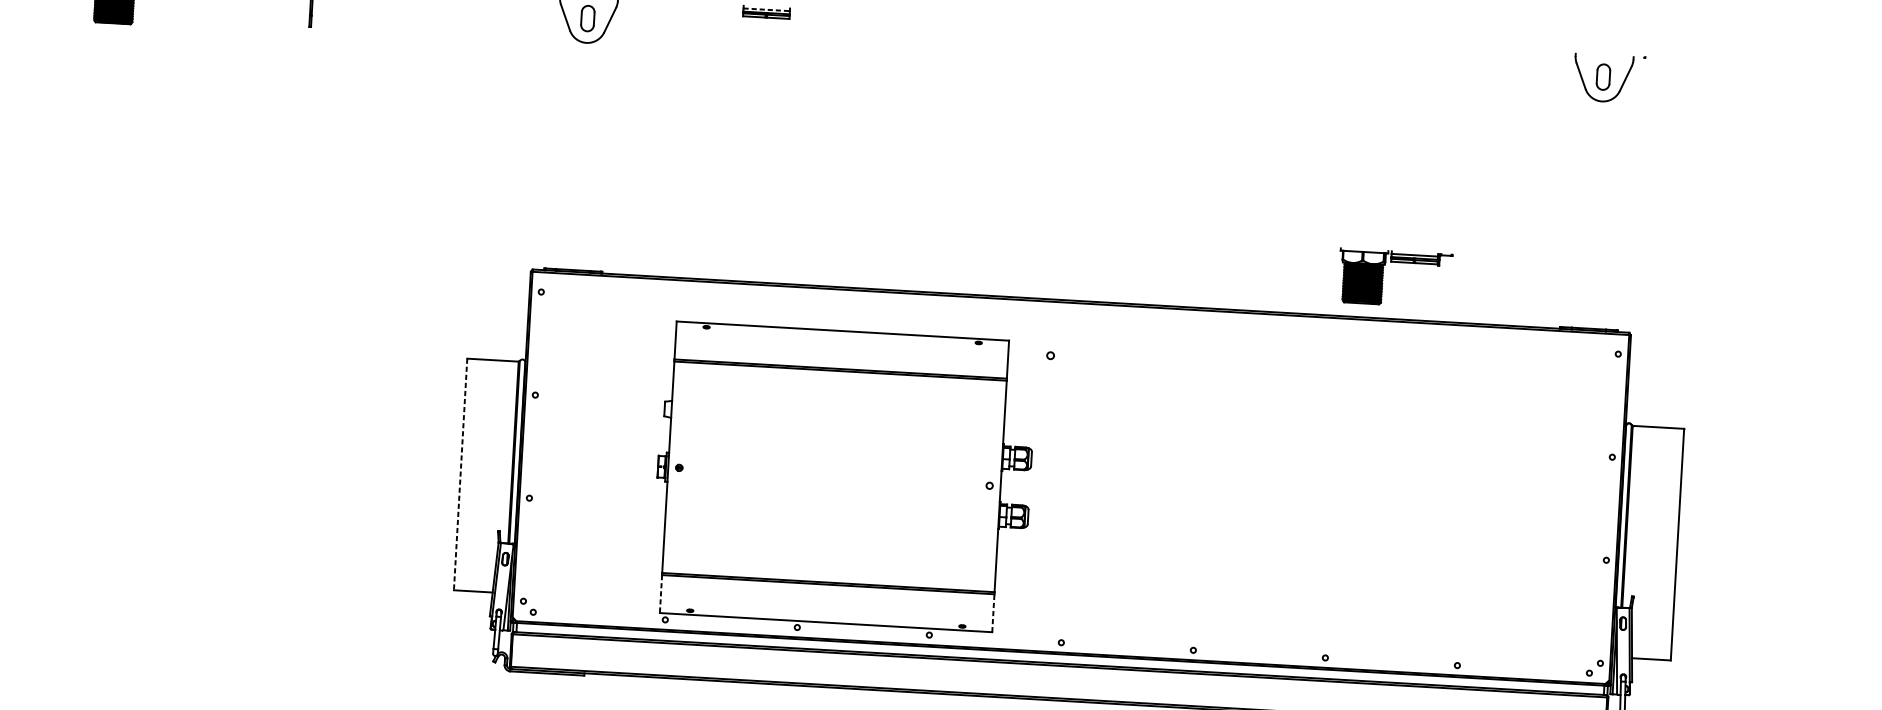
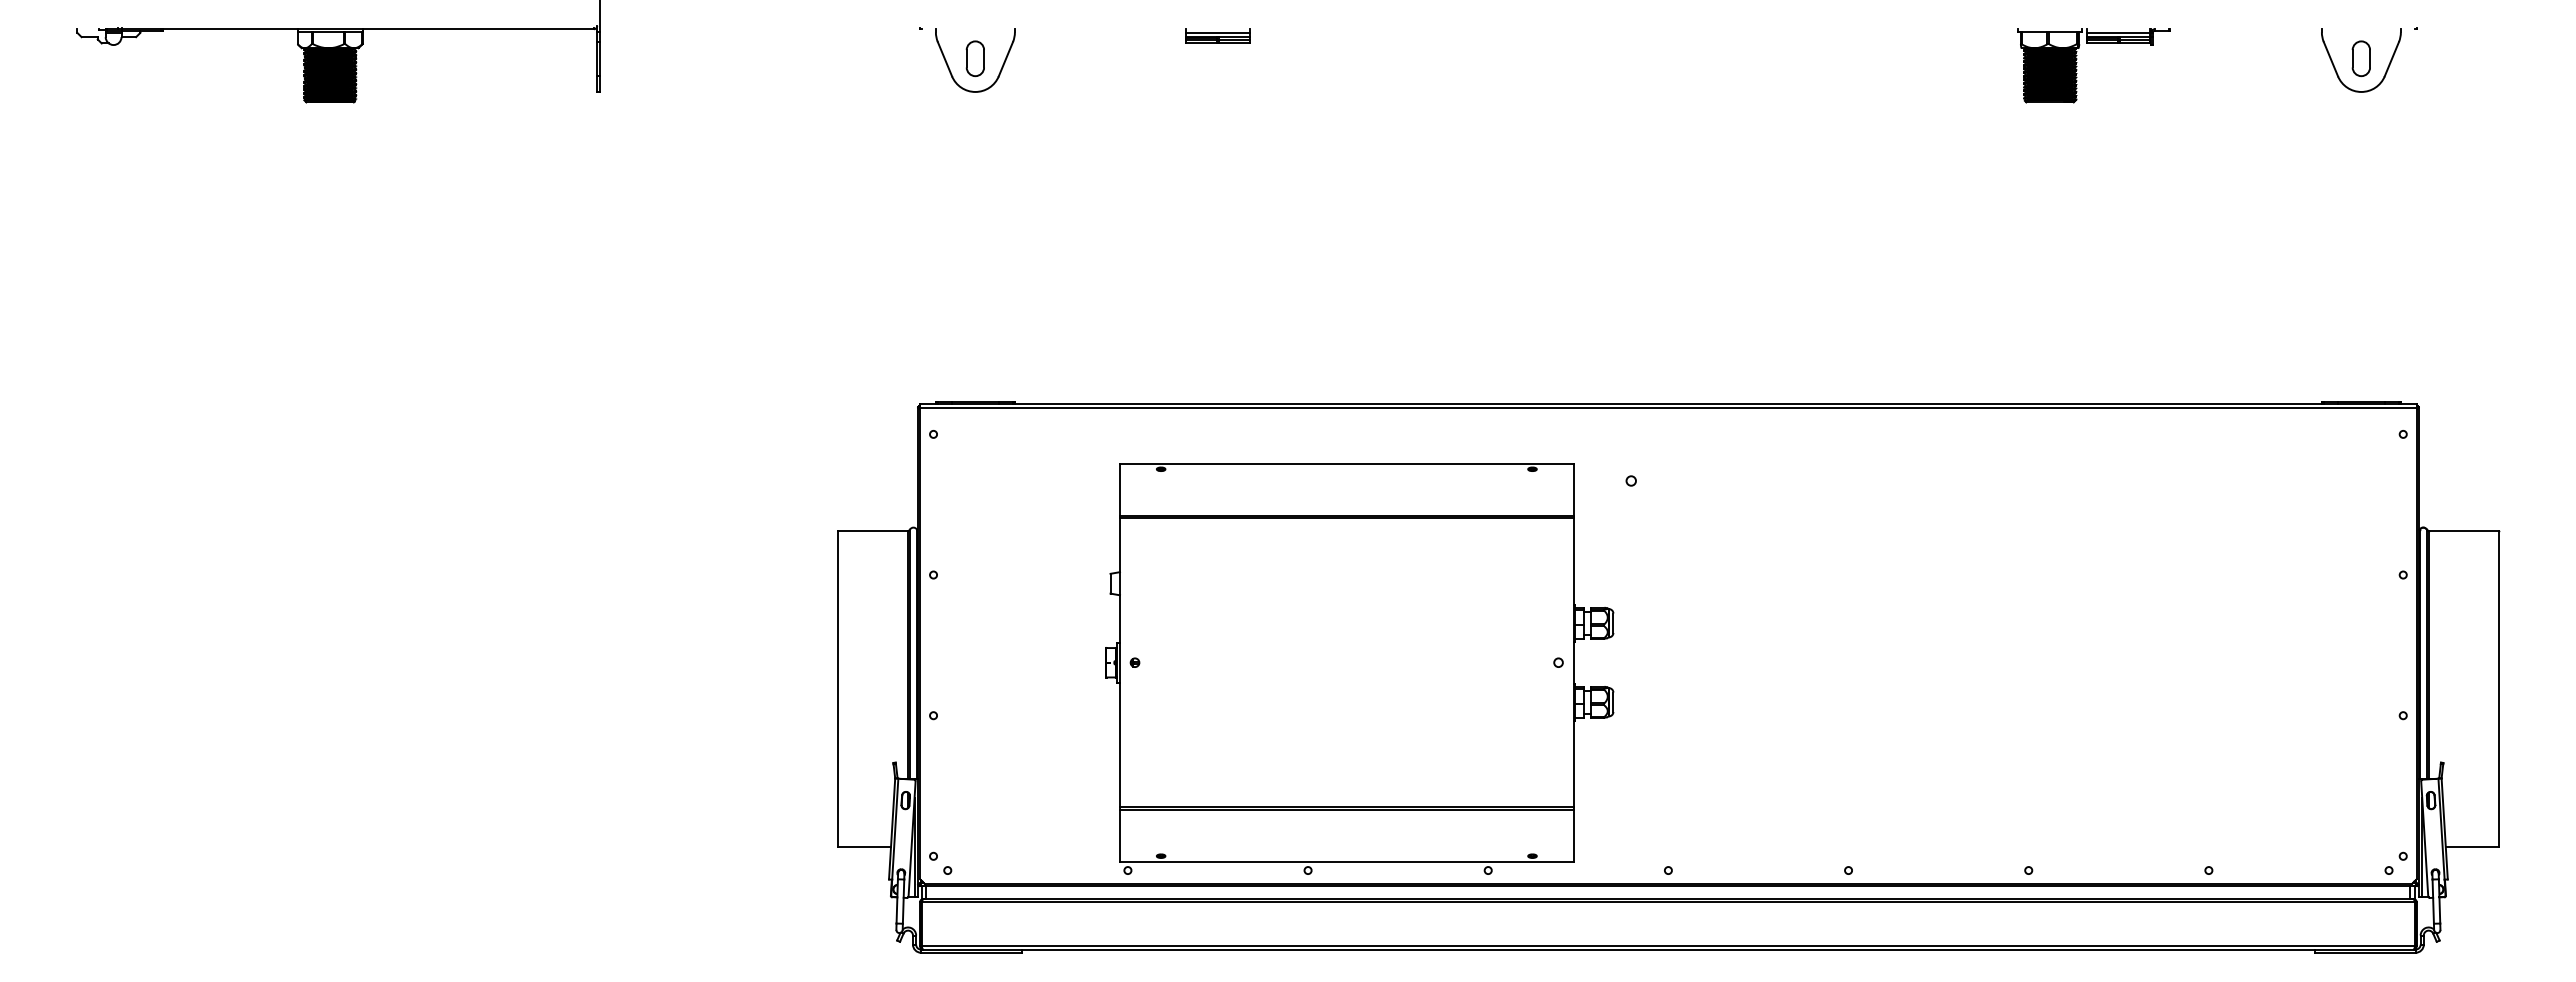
line: (767, 9) -> (1218, 32), dashed -> solid
part: (1383, 278) -> (2077, 66), moved
line: (460, 474) -> (838, 689), dashed -> solid
line: (661, 593) -> (1120, 835), dashed -> solid
line: (993, 613) -> (1573, 835), dashed -> solid

